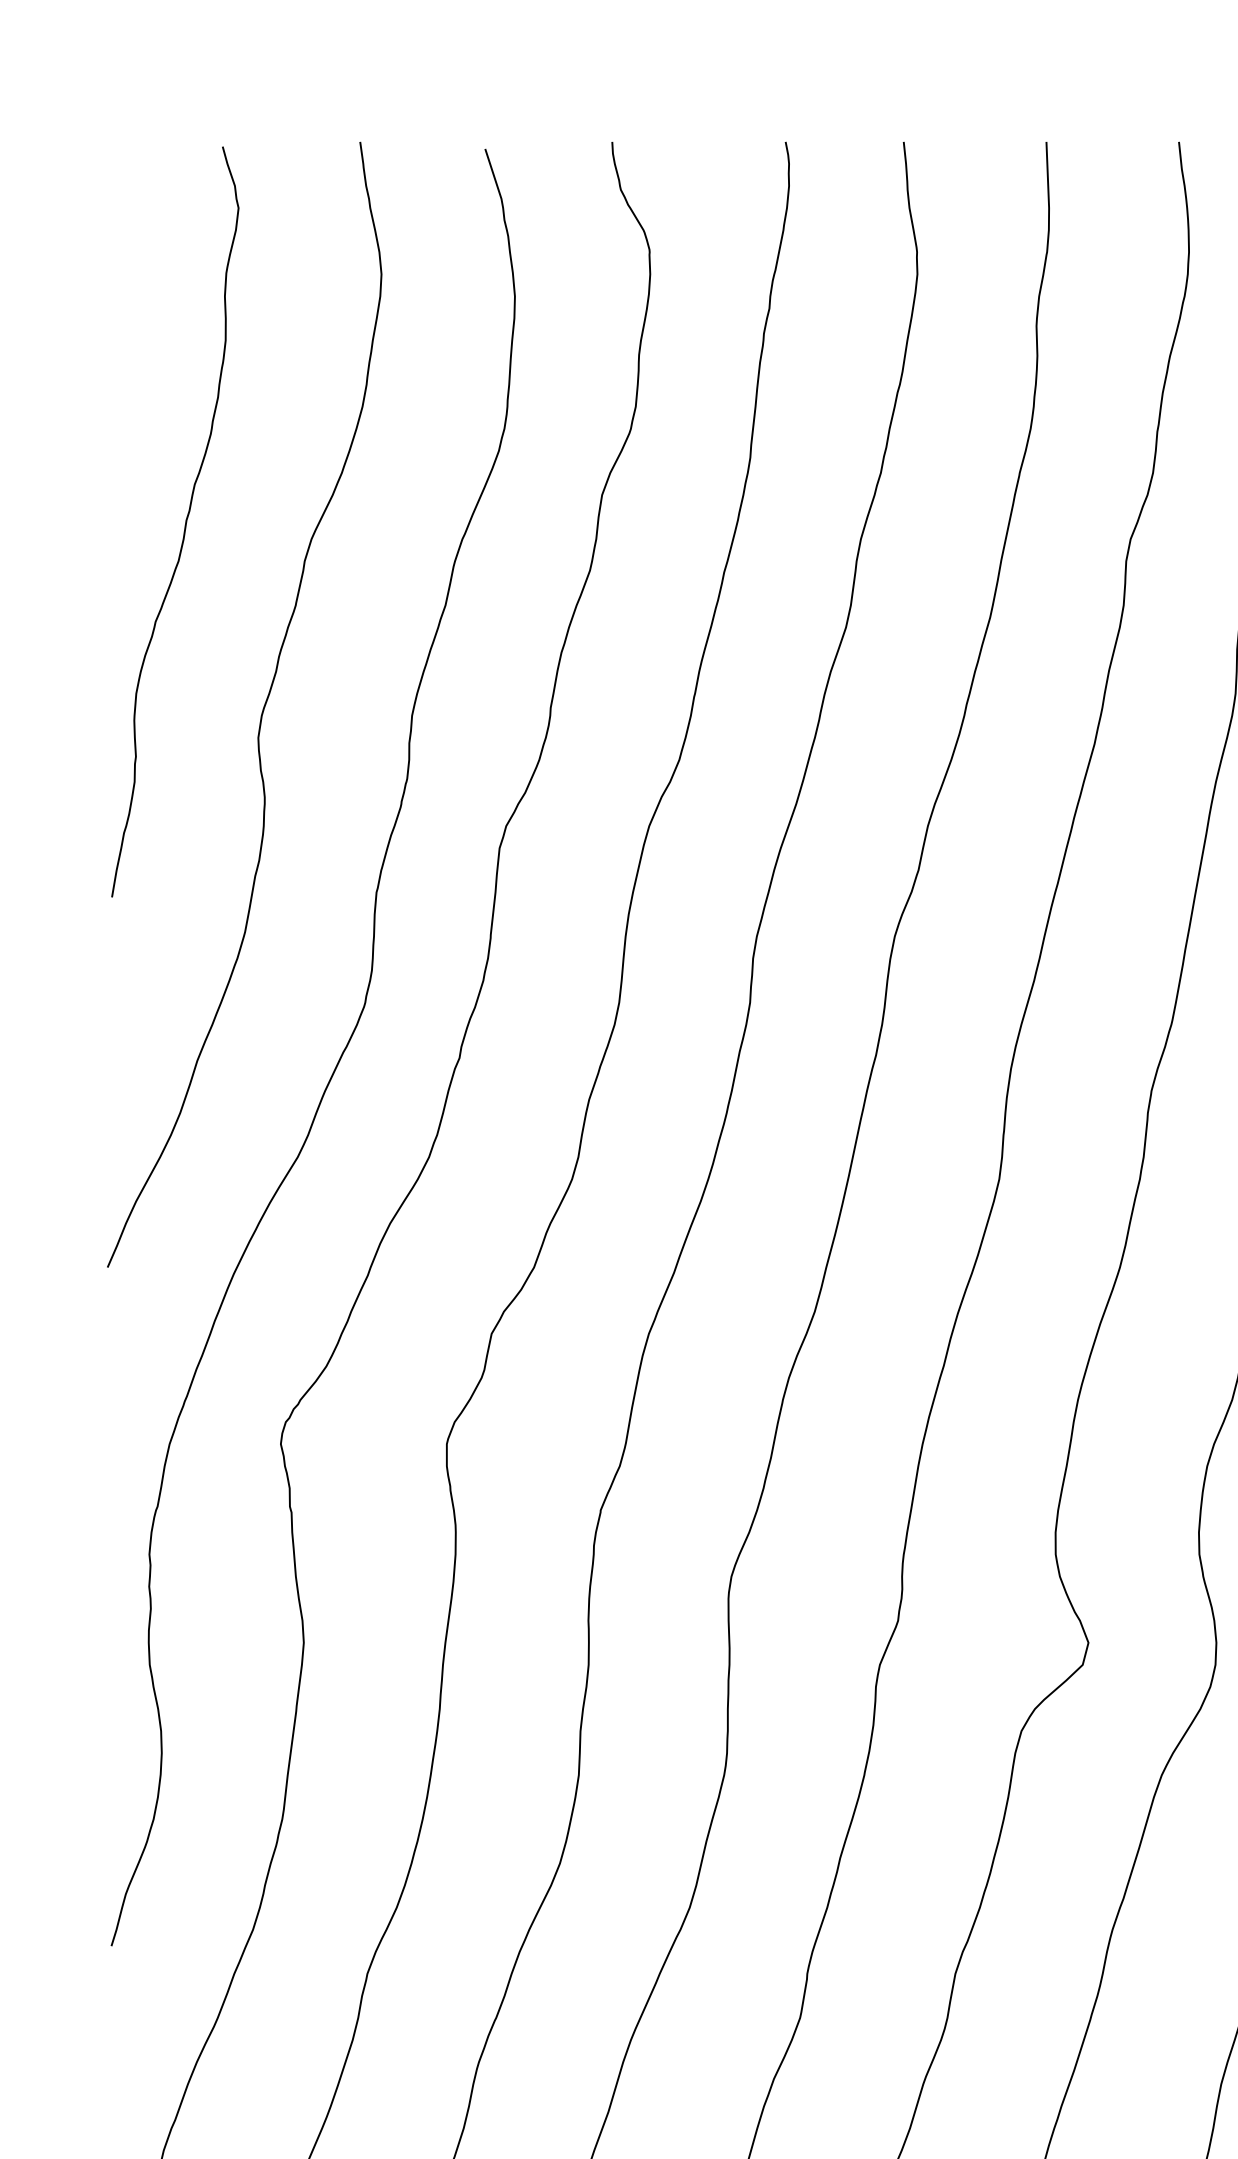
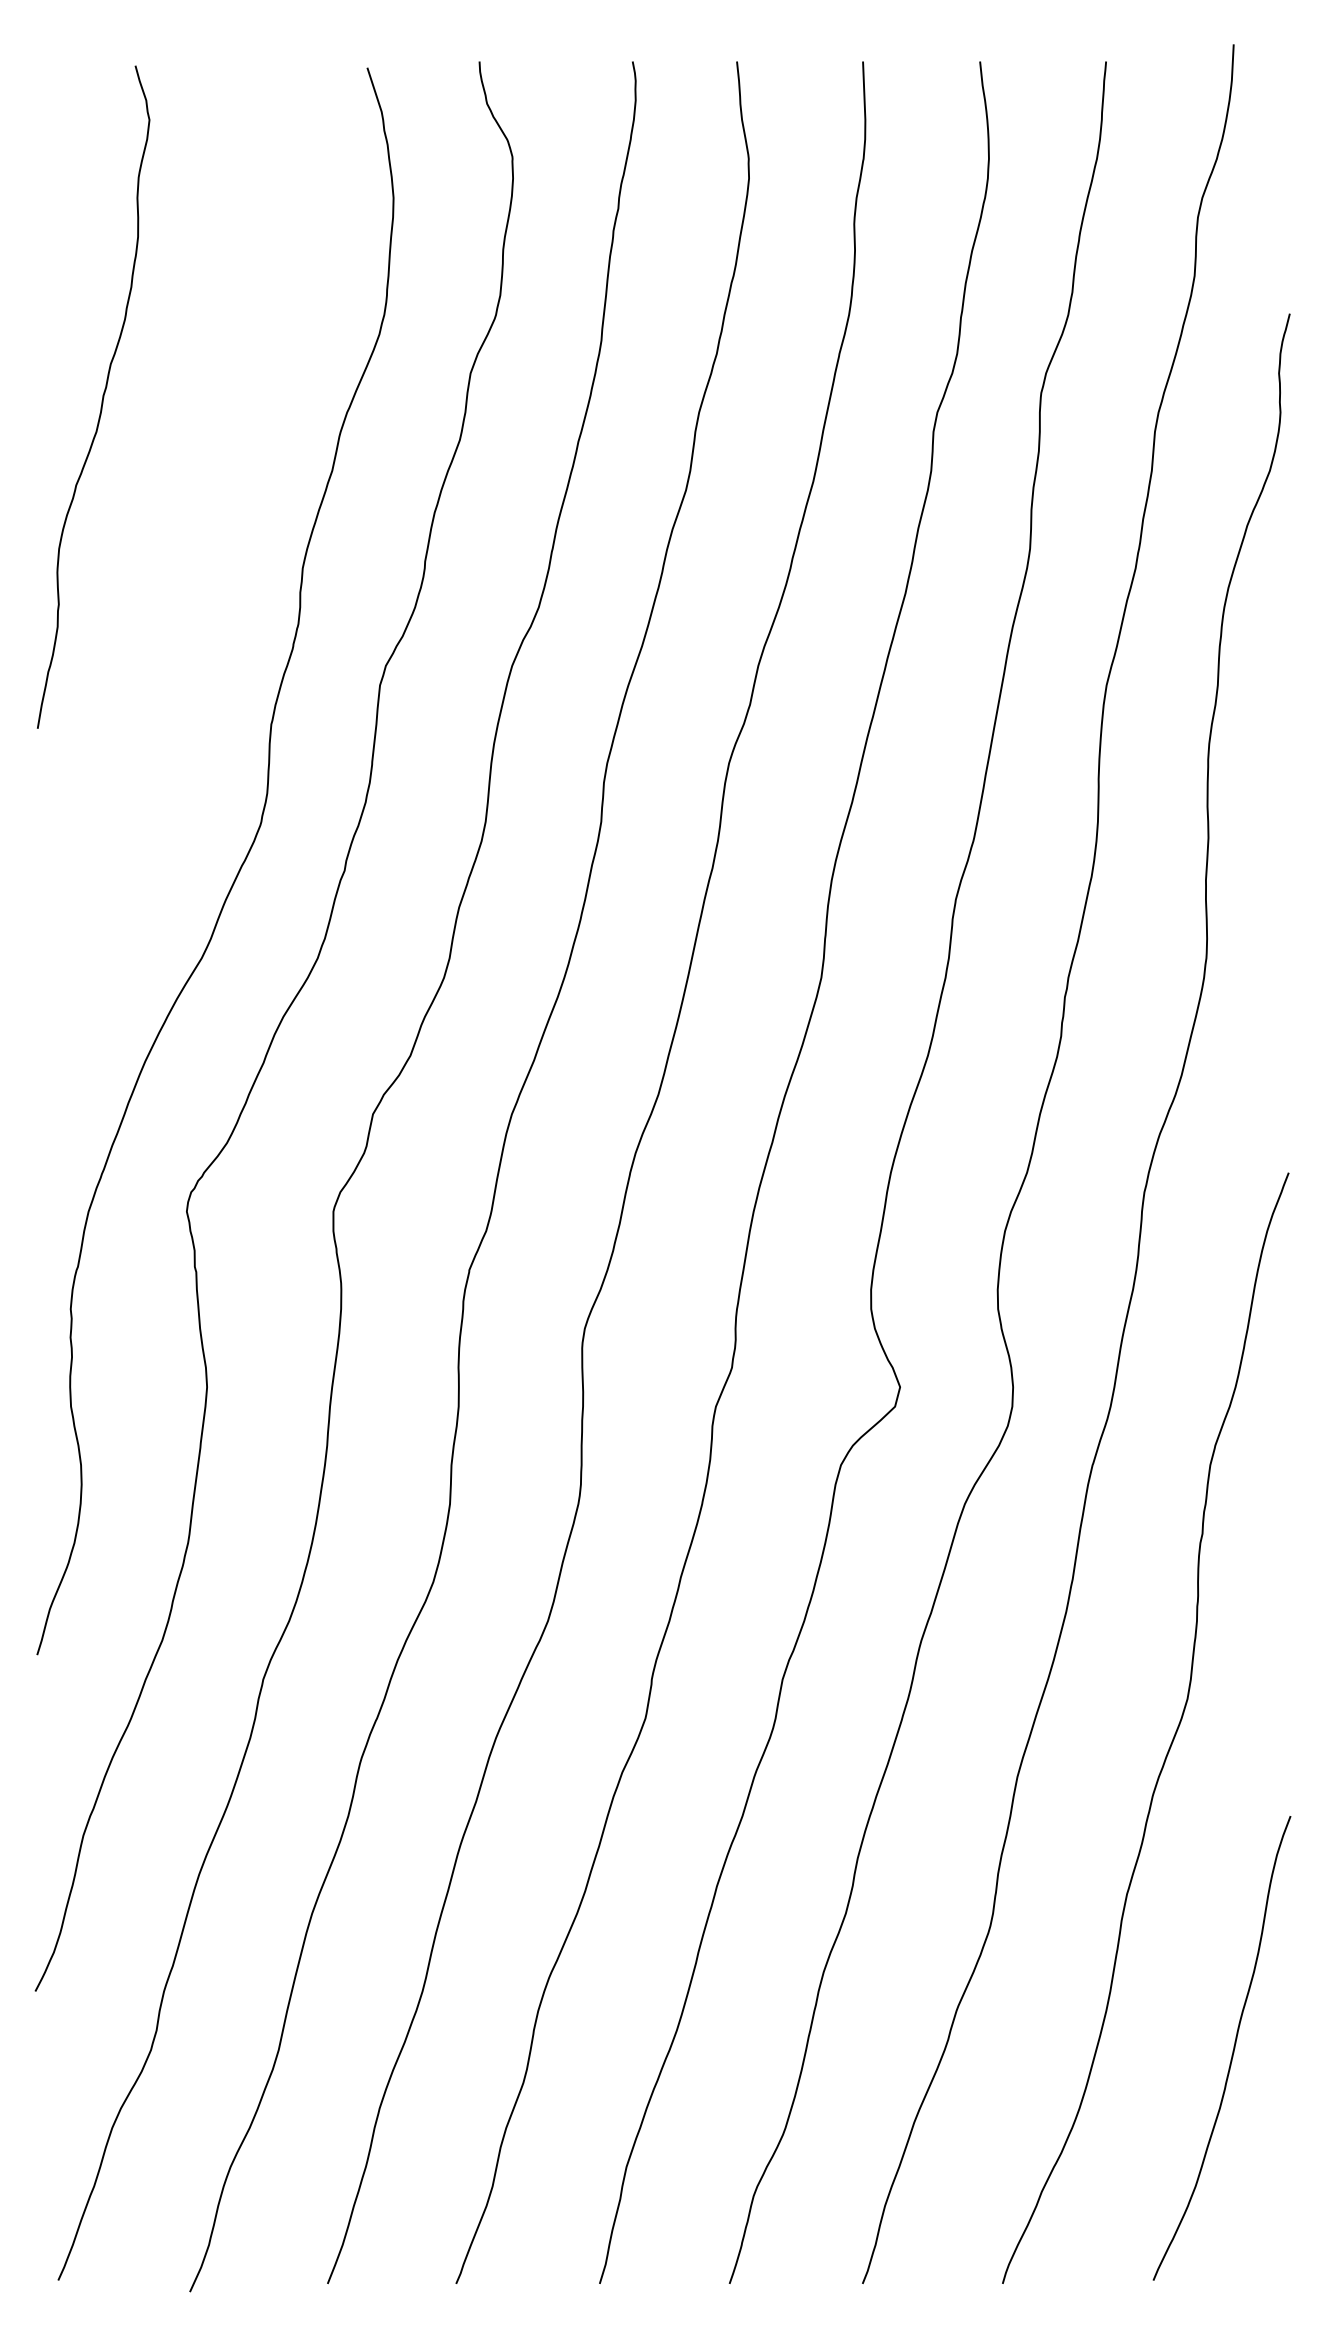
curve: (262, 709) -> (170, 562), removed

